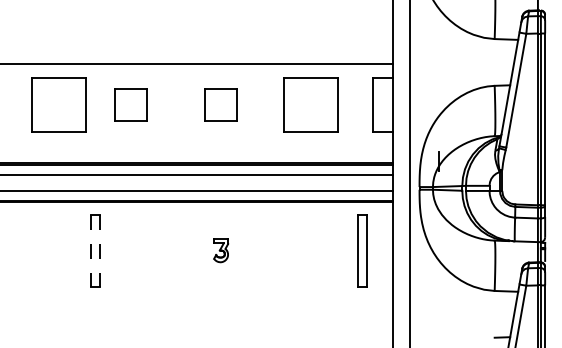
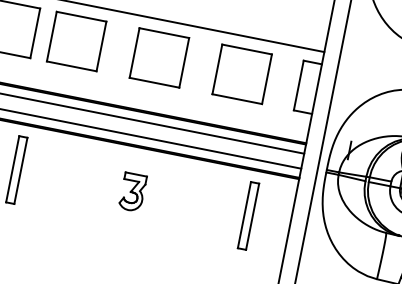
part: (130, 104) -> (75, 41), size x1.67
part: (220, 104) -> (158, 57), size x1.67
part: (220, 250) -> (132, 192), size x1.67
part: (362, 250) -> (248, 215), moved
line: (90, 251) -> (12, 169), dashed -> solid
line: (99, 251) -> (20, 170), dashed -> solid

